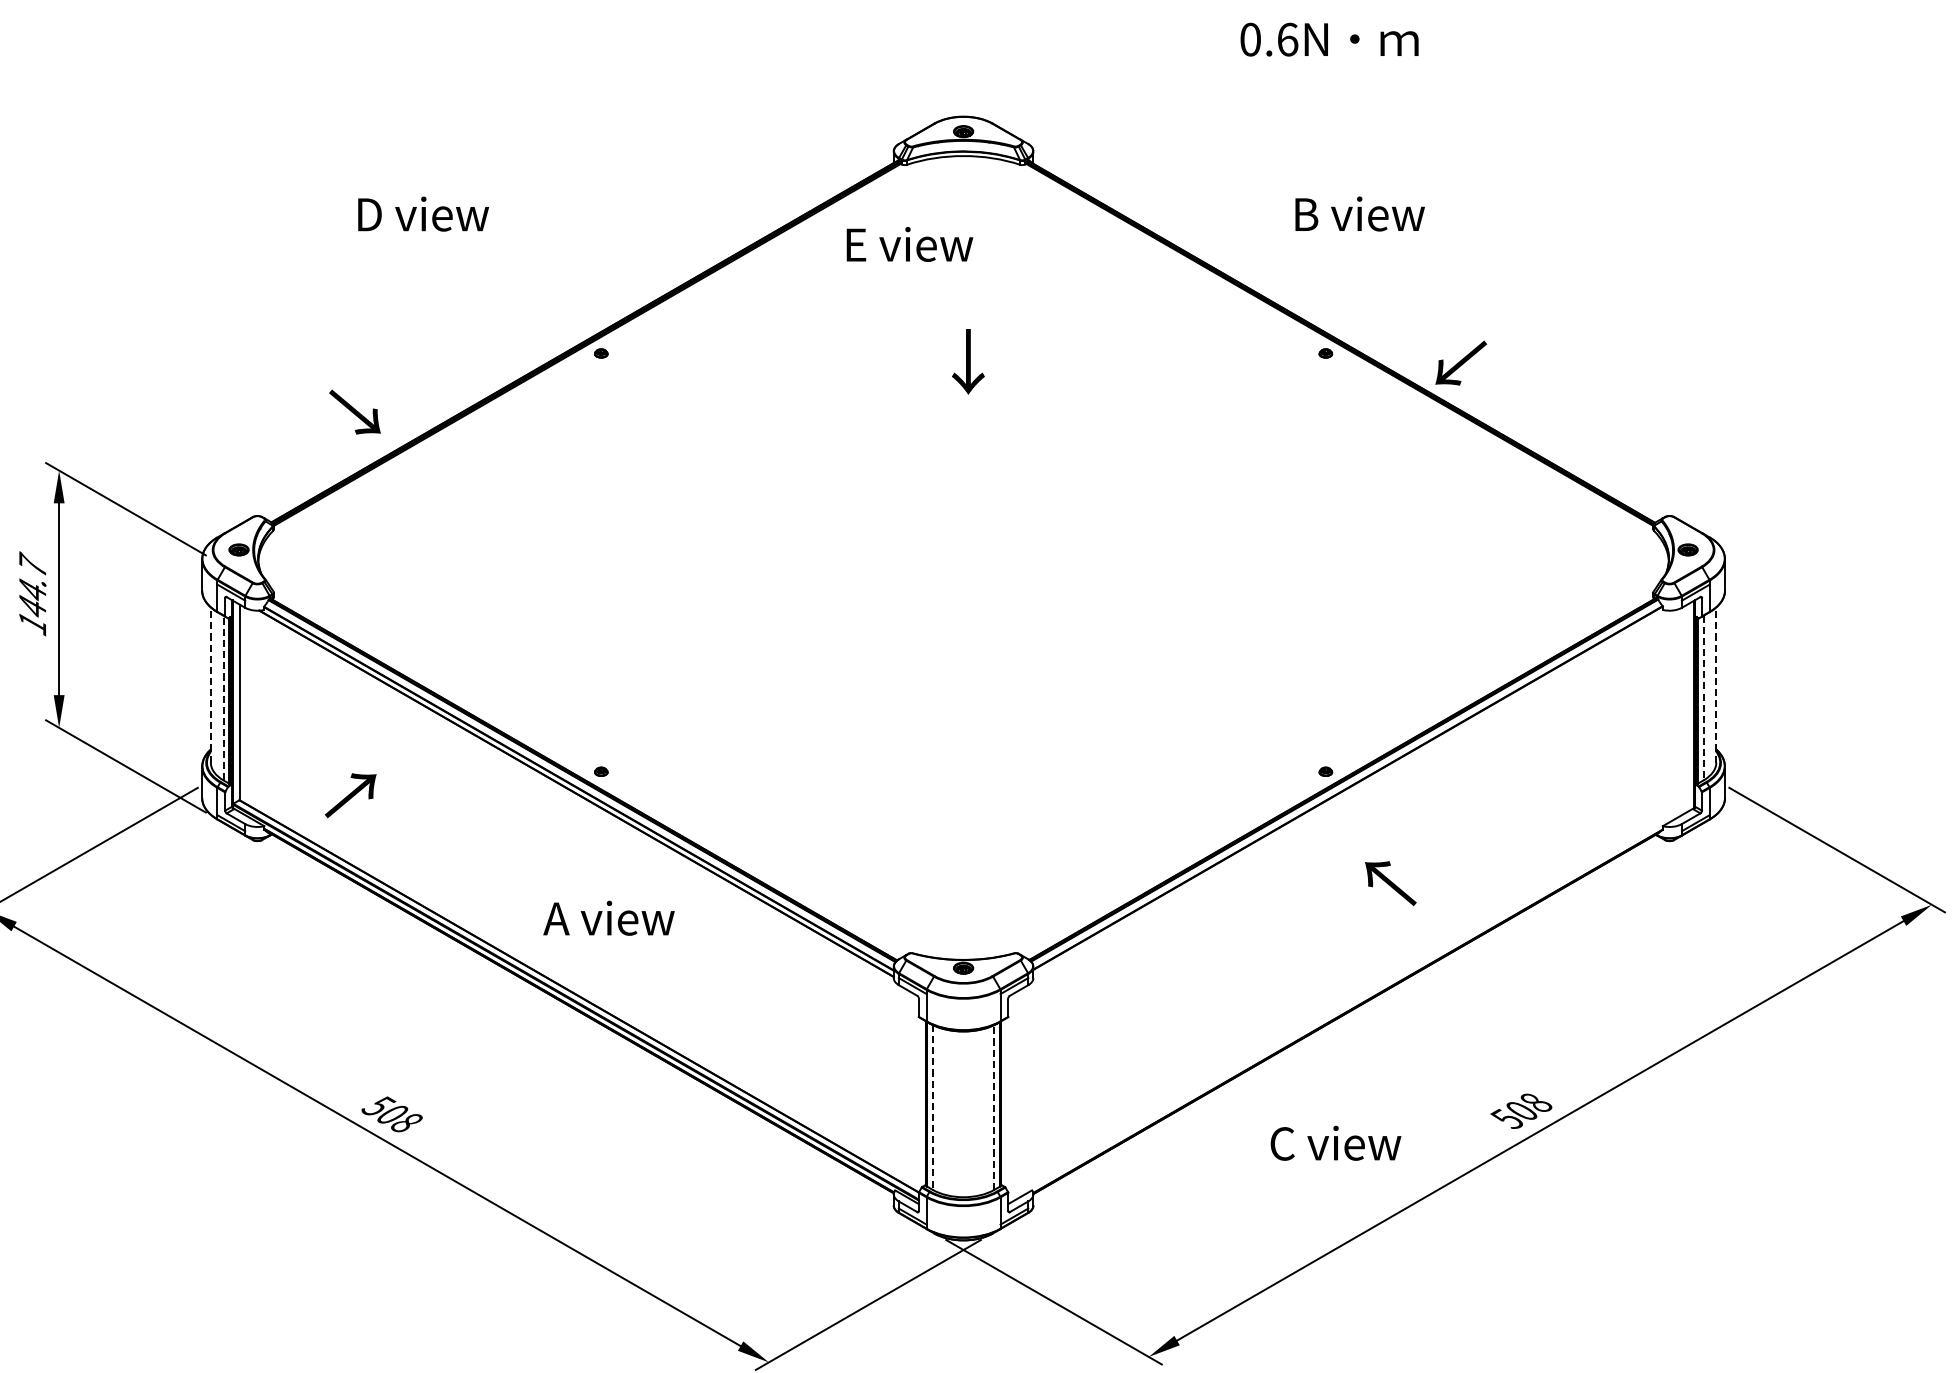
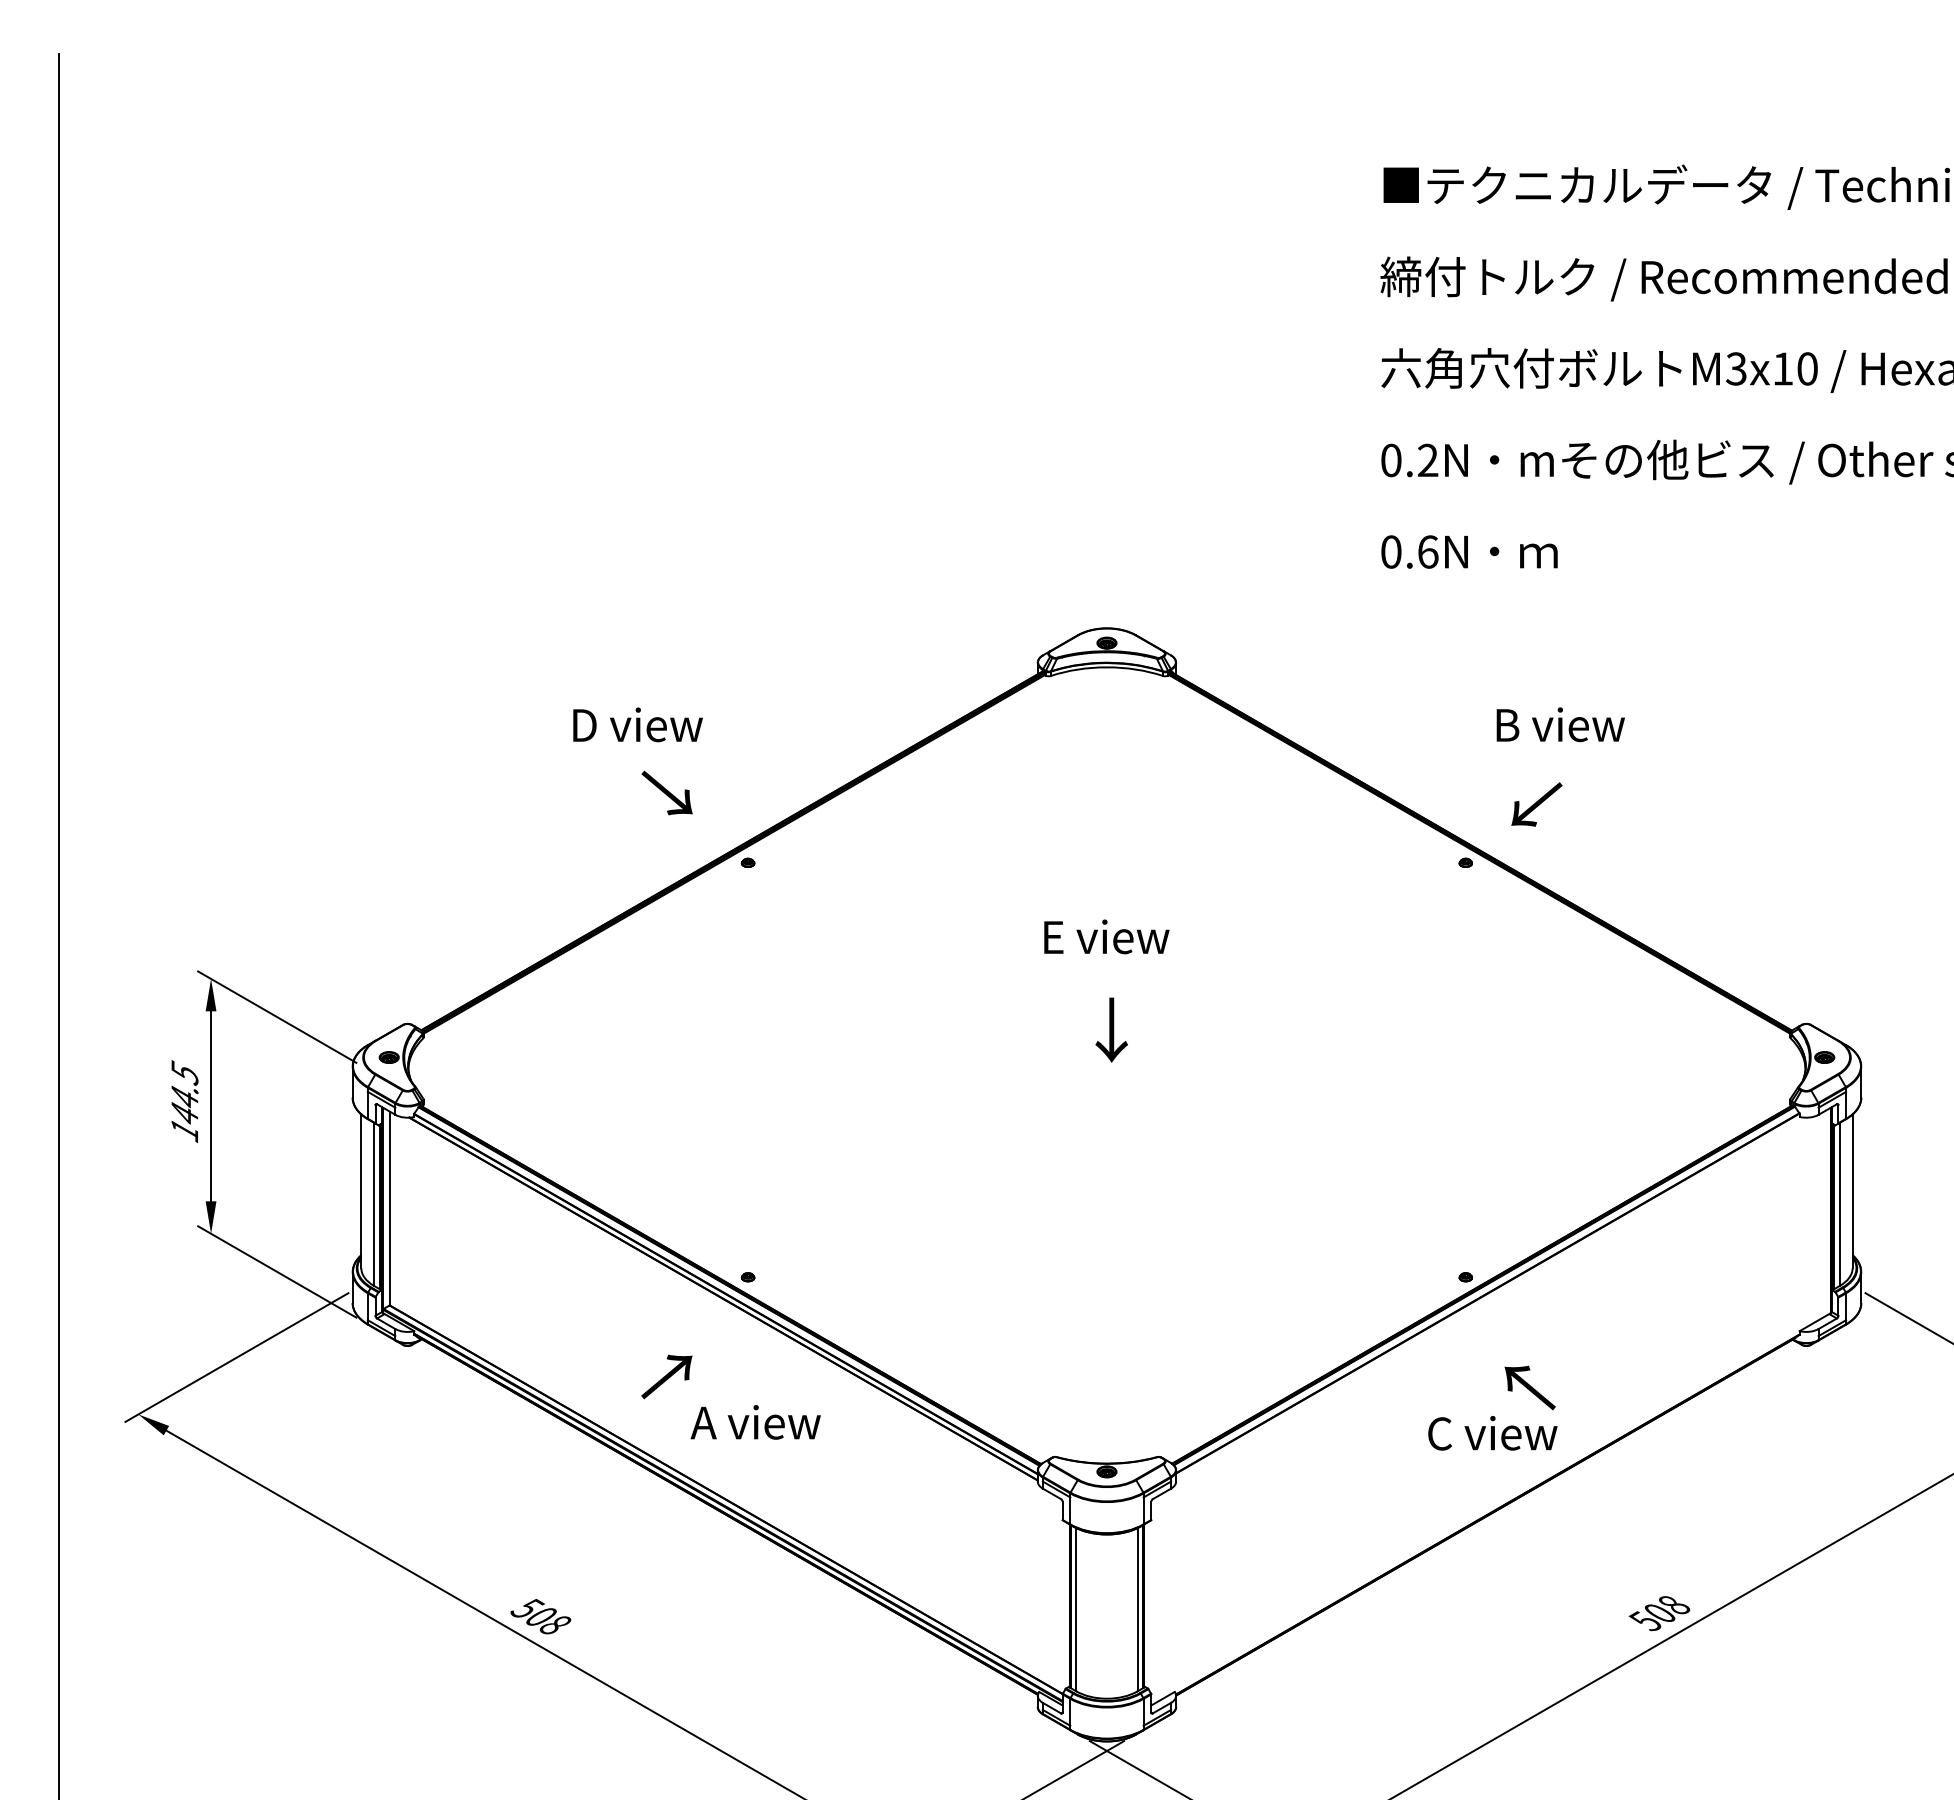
text: (423, 213) -> (637, 724), moved
text: (1359, 213) -> (1560, 724), moved
text: (909, 244) -> (1106, 936), moved
text: (968, 361) -> (1111, 1029), moved
text: (1460, 363) -> (1536, 804), moved
text: (354, 411) -> (666, 792), moved
text: (32, 565) -> (184, 1072), 144.7 -> 144.5
line: (211, 685) -> (361, 1191), dashed -> solid
line: (1716, 685) -> (1852, 1191), dashed -> solid
line: (223, 698) -> (373, 1204), dashed -> solid
line: (1703, 698) -> (1839, 1204), dashed -> solid
text: (350, 795) -> (666, 1376), moved
line: (932, 1107) -> (1076, 1609), dashed -> solid
line: (994, 1107) -> (1137, 1609), dashed -> solid
text: (1335, 1143) -> (1492, 1433), moved

